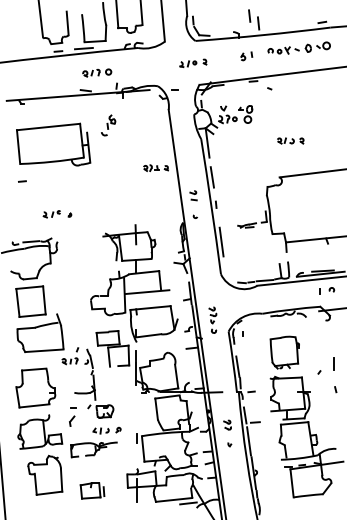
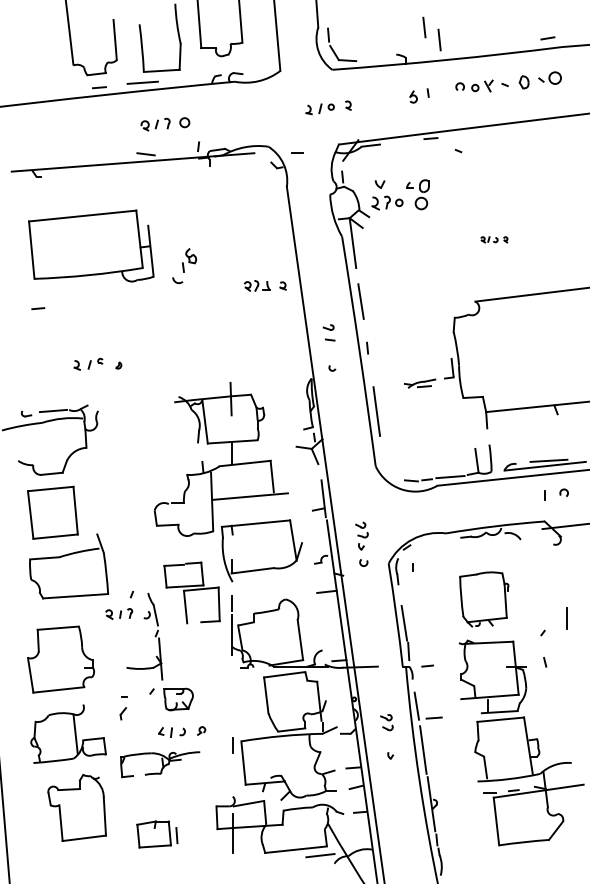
part: (108, 125) -> (184, 266), moved
part: (290, 140) -> (493, 238), size x0.6
line: (335, 389) -> (544, 662), moved
part: (72, 416) -> (123, 707), size x0.7

